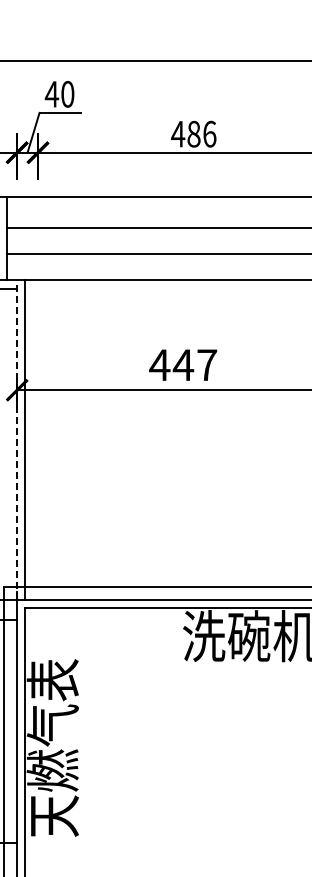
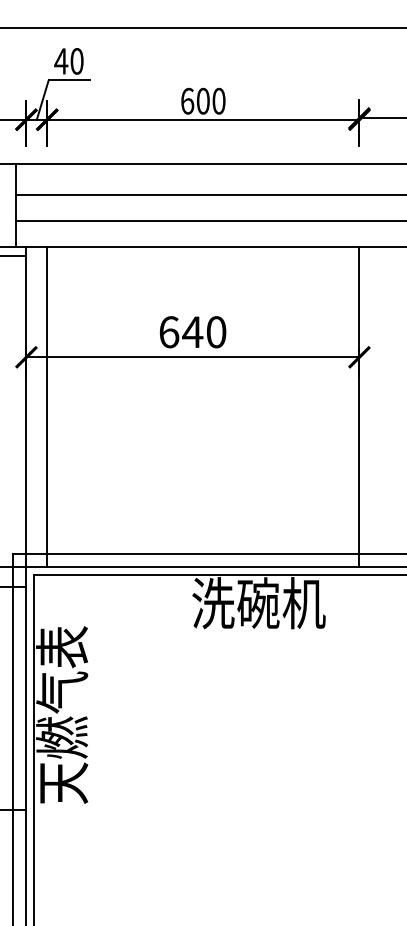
text: (193, 133) -> (202, 100), 486 -> 600
text: (183, 365) -> (192, 332), 447 -> 640
line: (17, 439) -> (26, 406), dashed -> solid
line: (25, 439) -> (47, 406), moved

